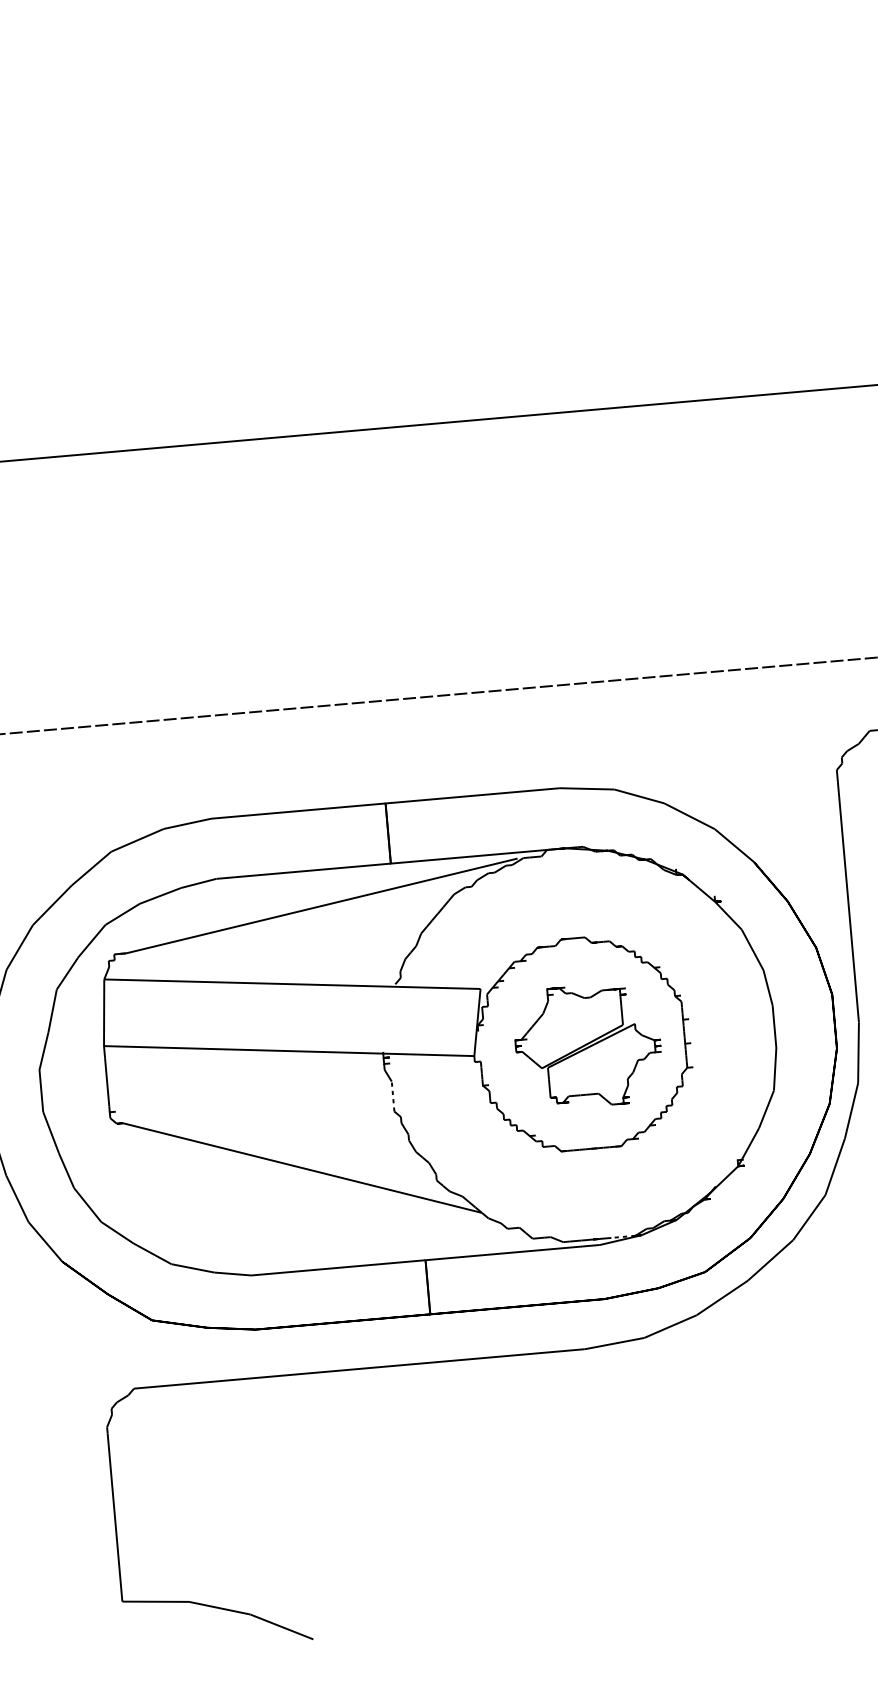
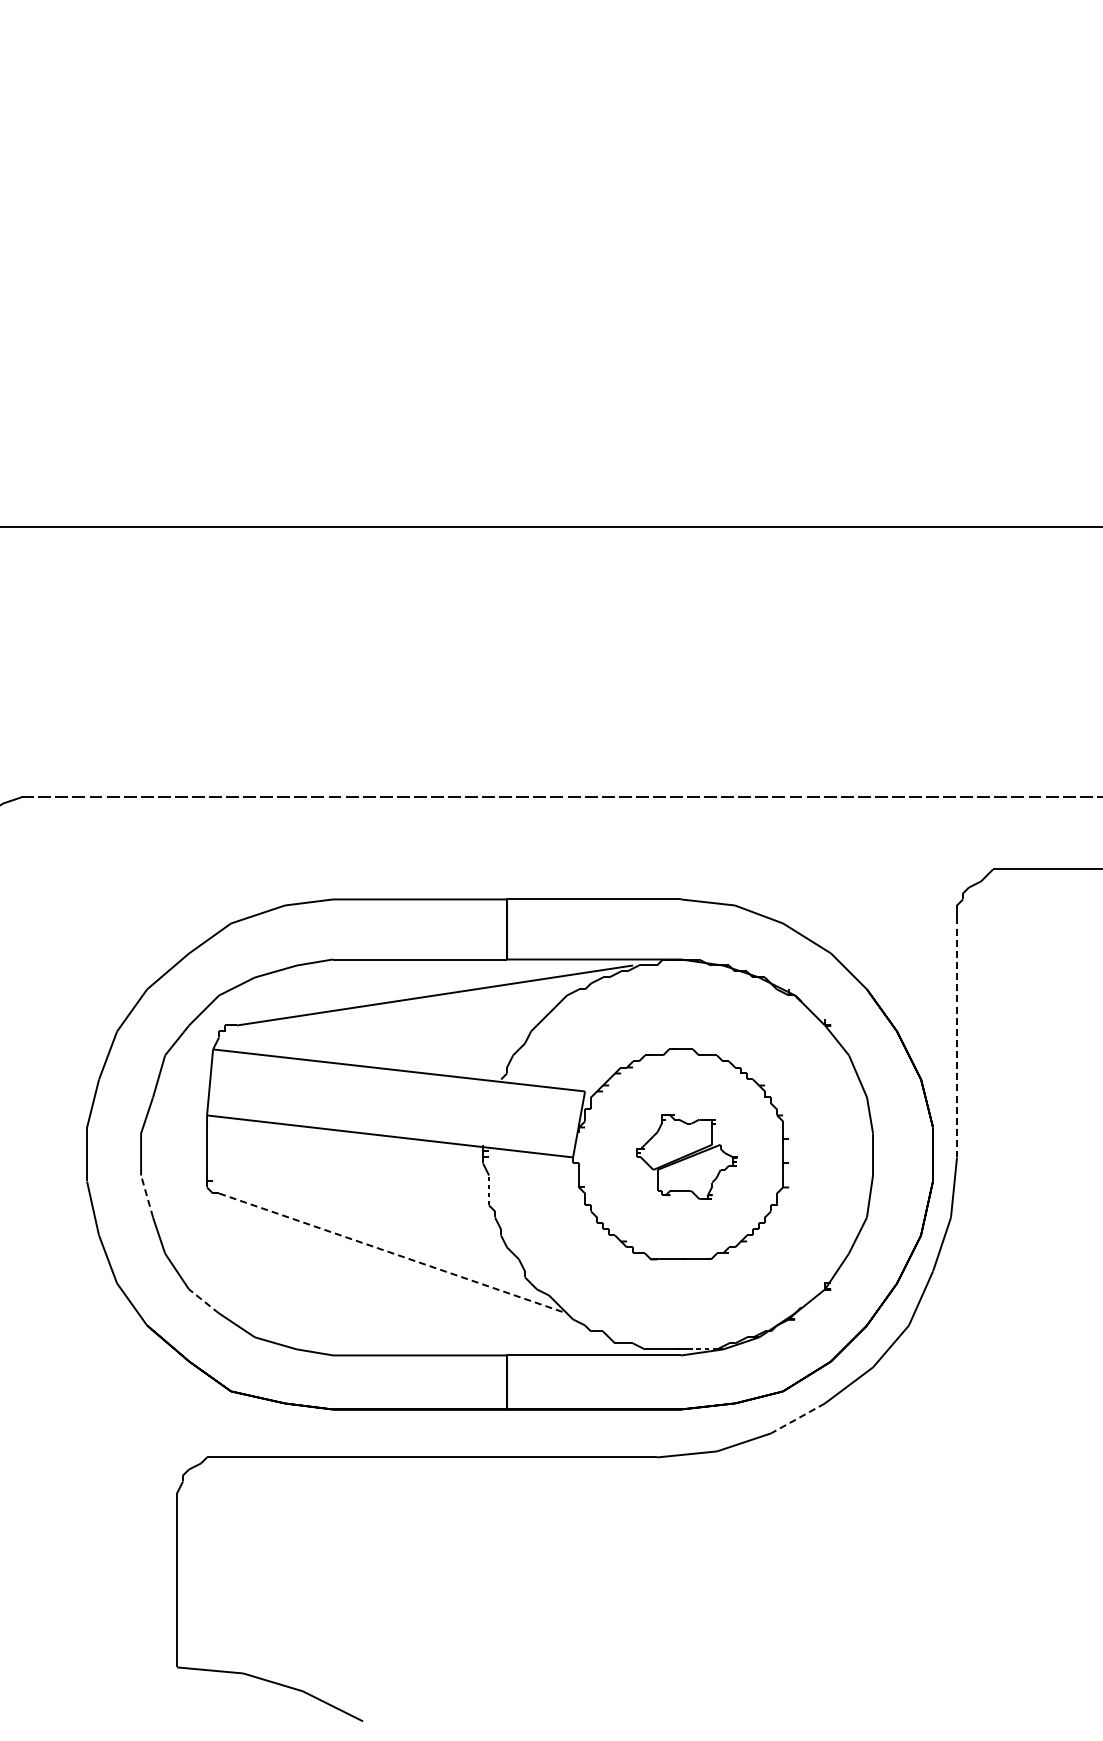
line: (848, 902) -> (957, 1037), solid -> dashed
part: (587, 1045) -> (686, 1156), size x0.7
line: (51, 1132) -> (147, 1196), solid -> dashed
line: (302, 1168) -> (393, 1253), solid -> dashed
line: (116, 1232) -> (203, 1301), solid -> dashed
line: (723, 1297) -> (798, 1418), solid -> dashed

